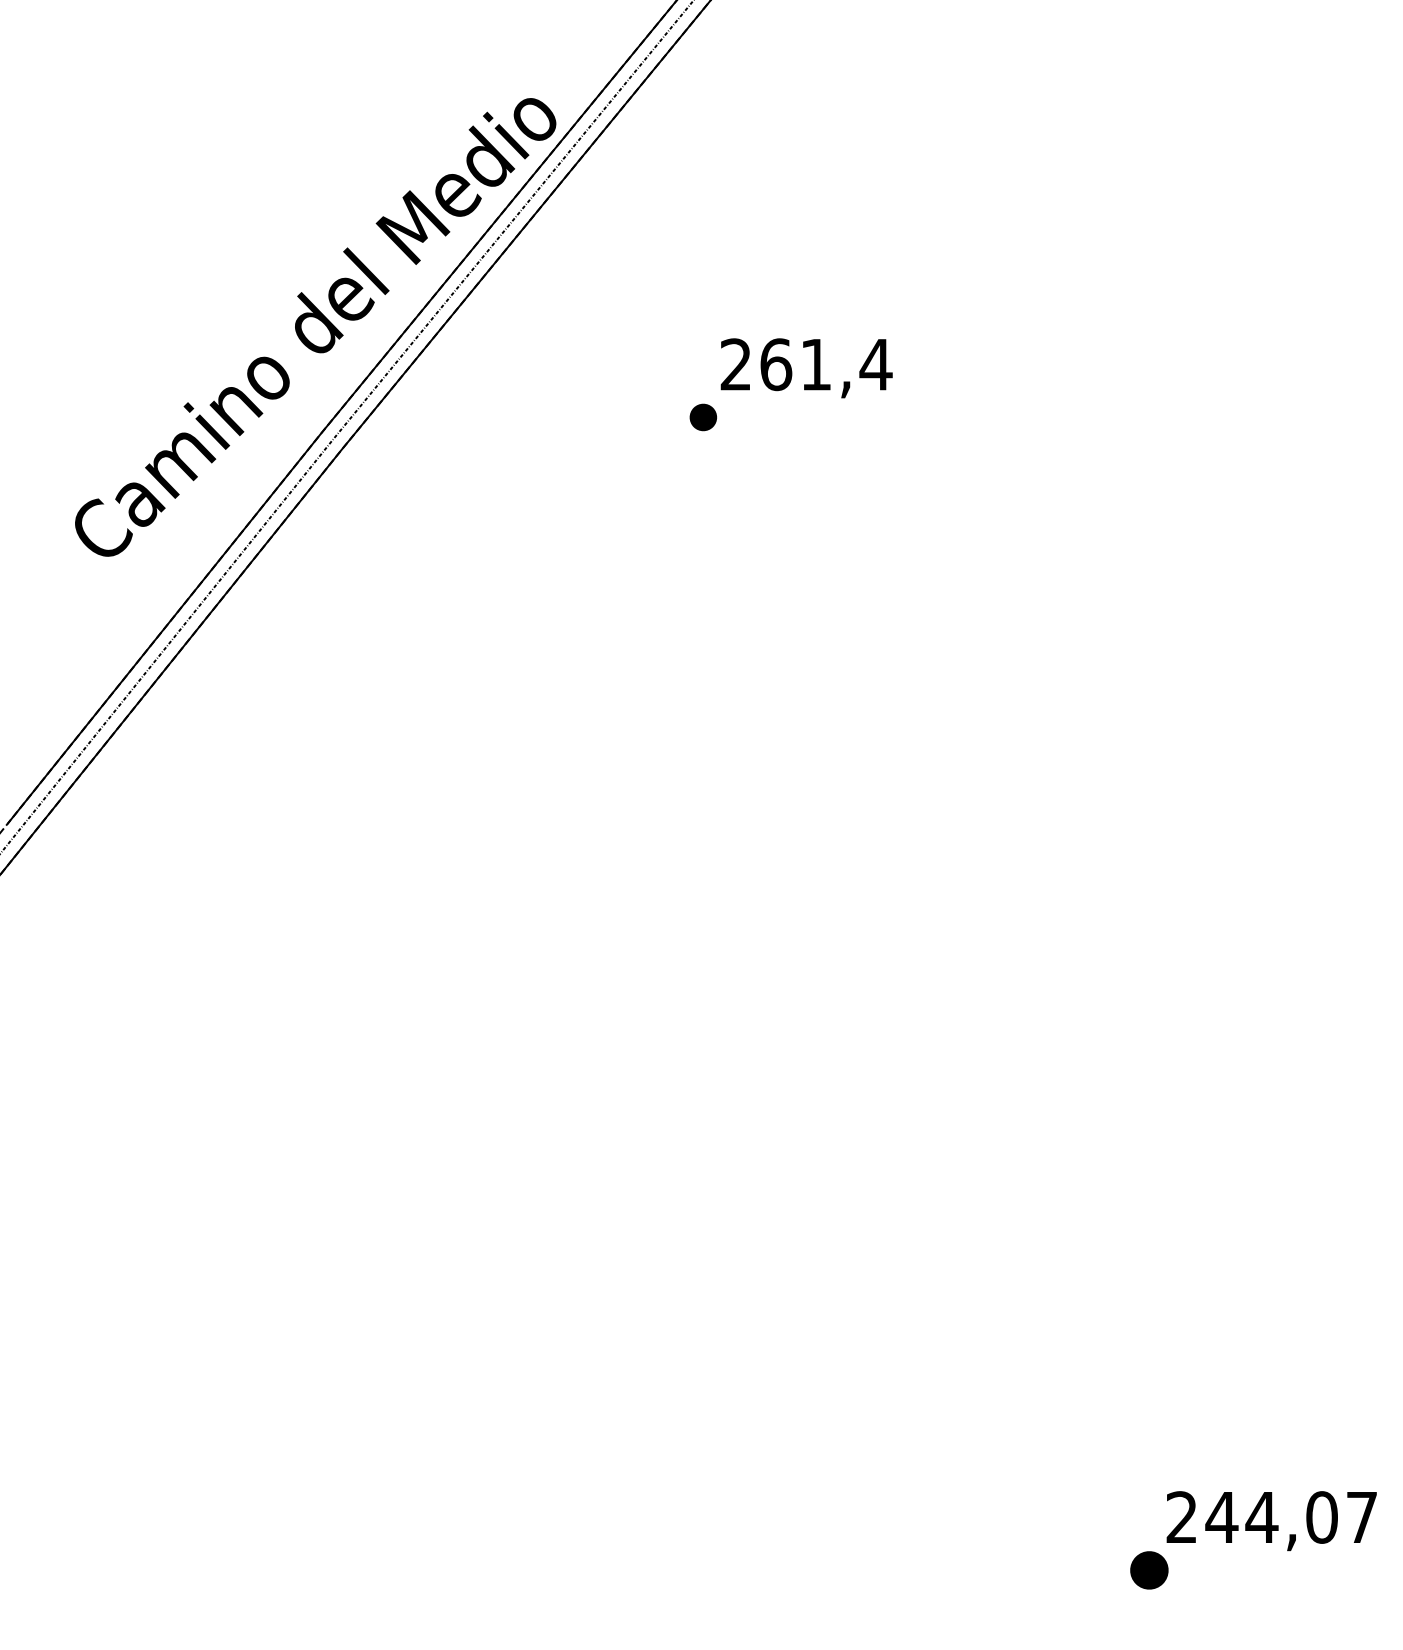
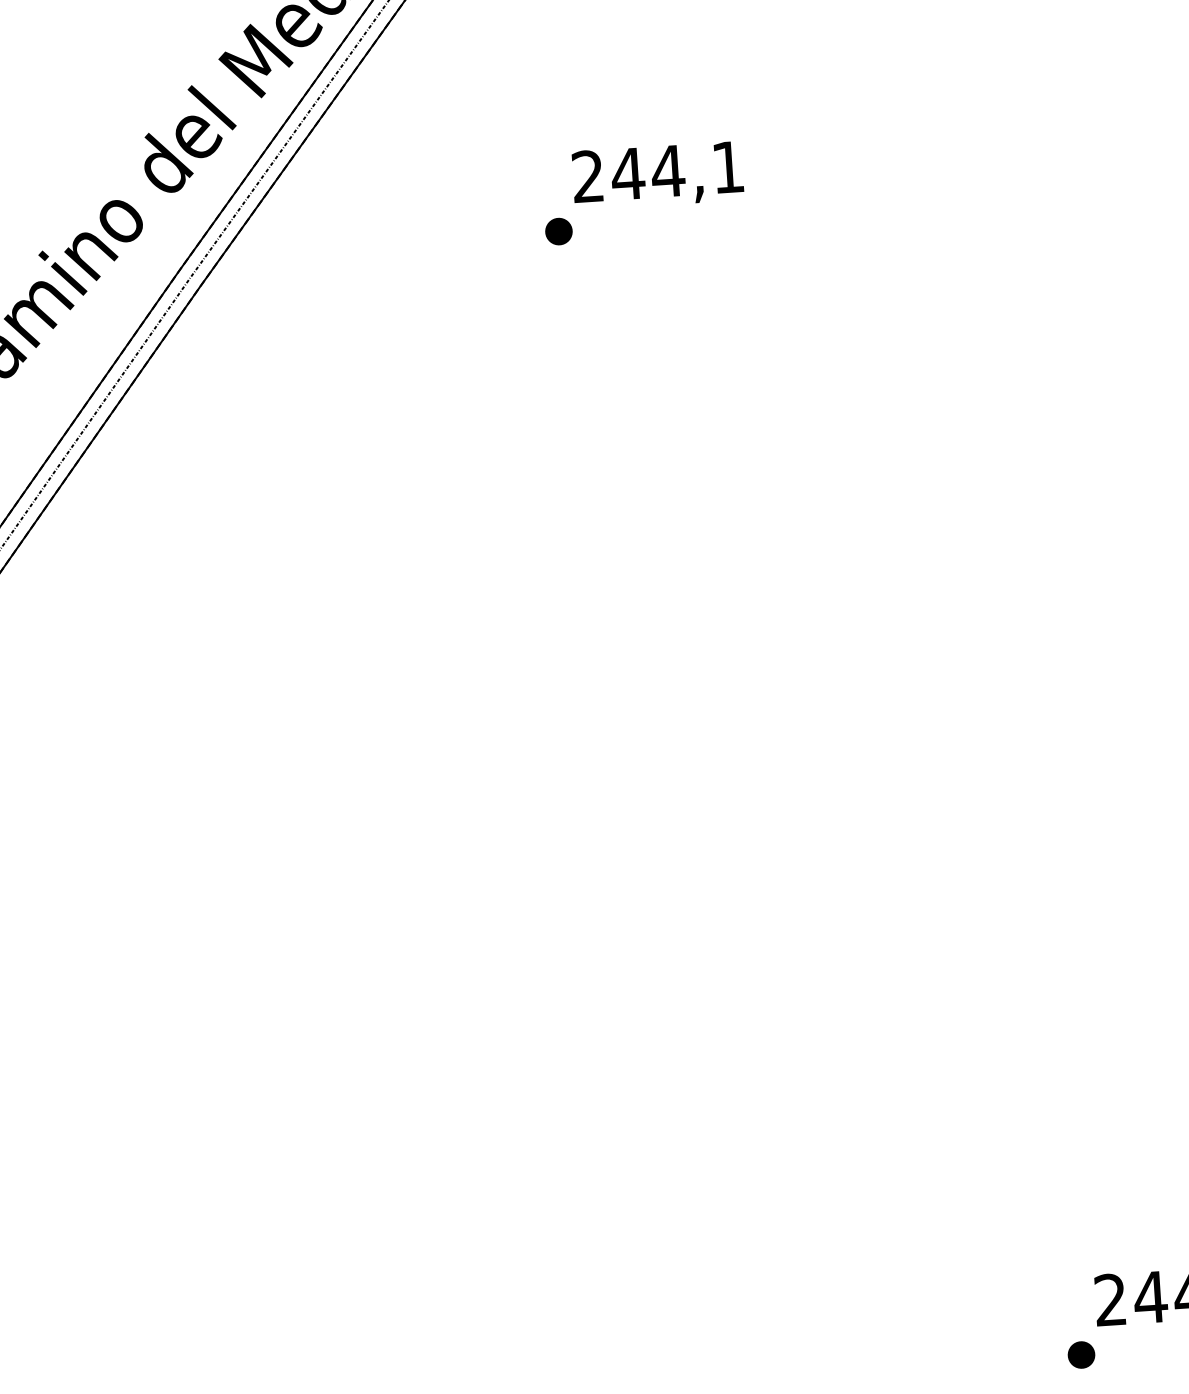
text: (825, 364) -> (677, 170), 261,4 -> 244,1
part: (1148, 1569) -> (1080, 1354), size x0.71

